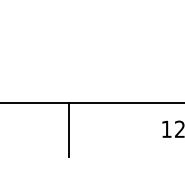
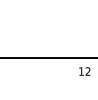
line: (68, 129) -> (32, 71), removed

